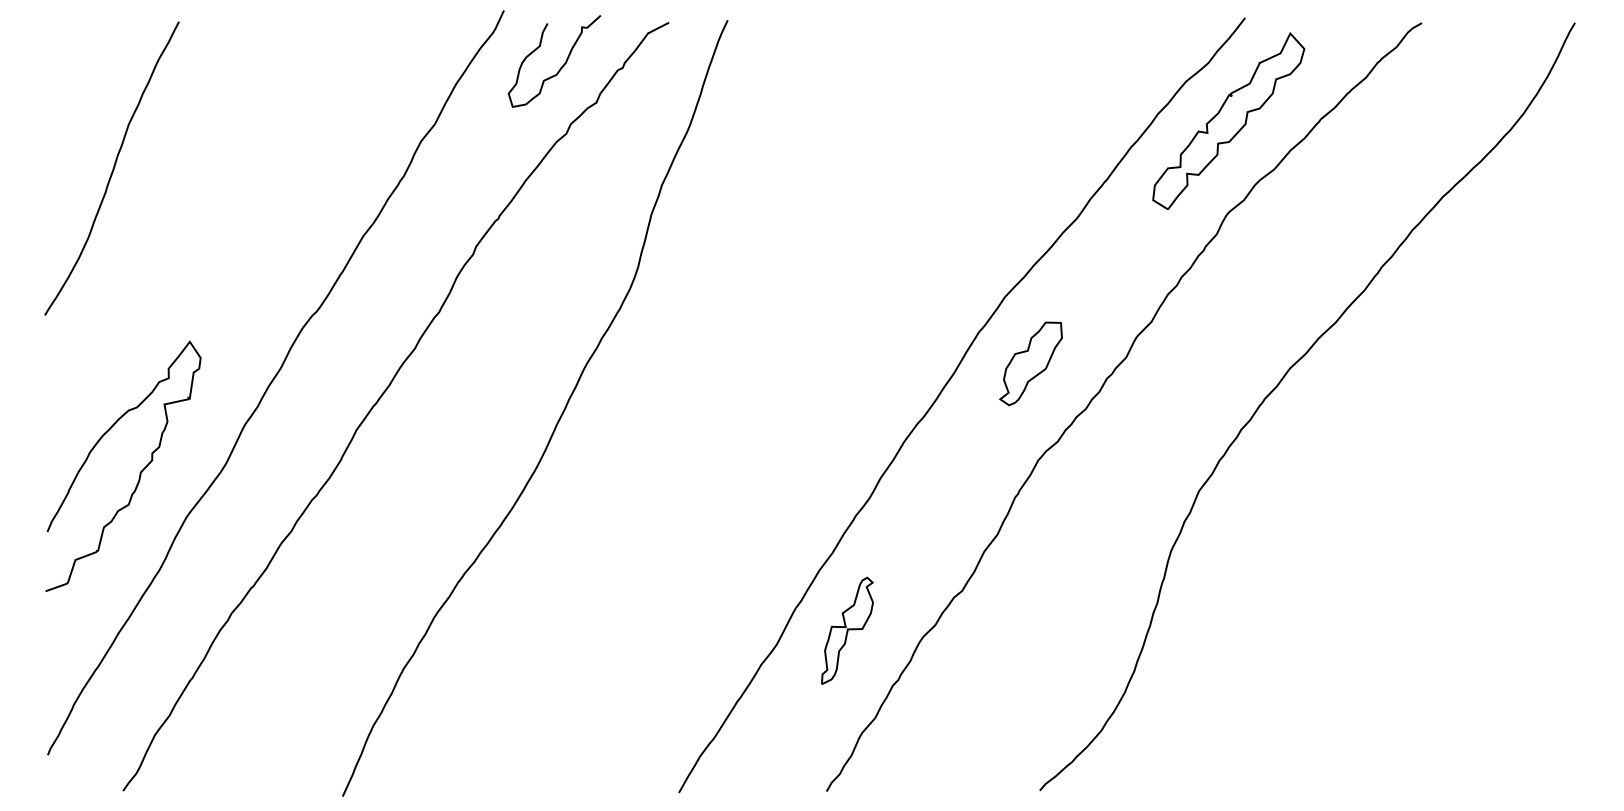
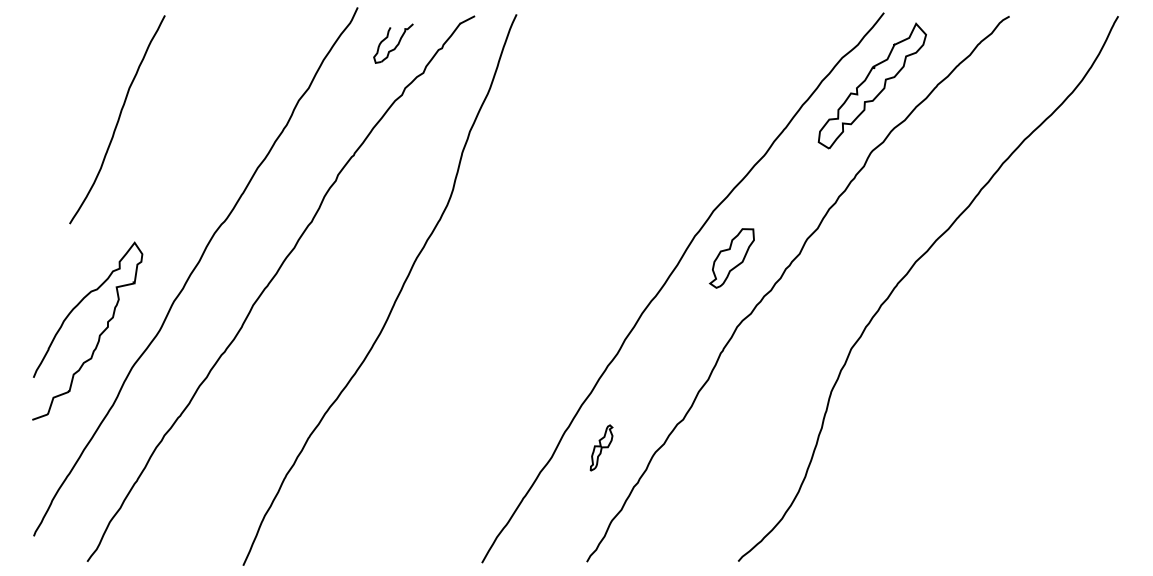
part: (554, 61) -> (393, 43), size x0.6
curve: (112, 168) -> (117, 119), moved
part: (847, 630) -> (601, 447), size x0.6

